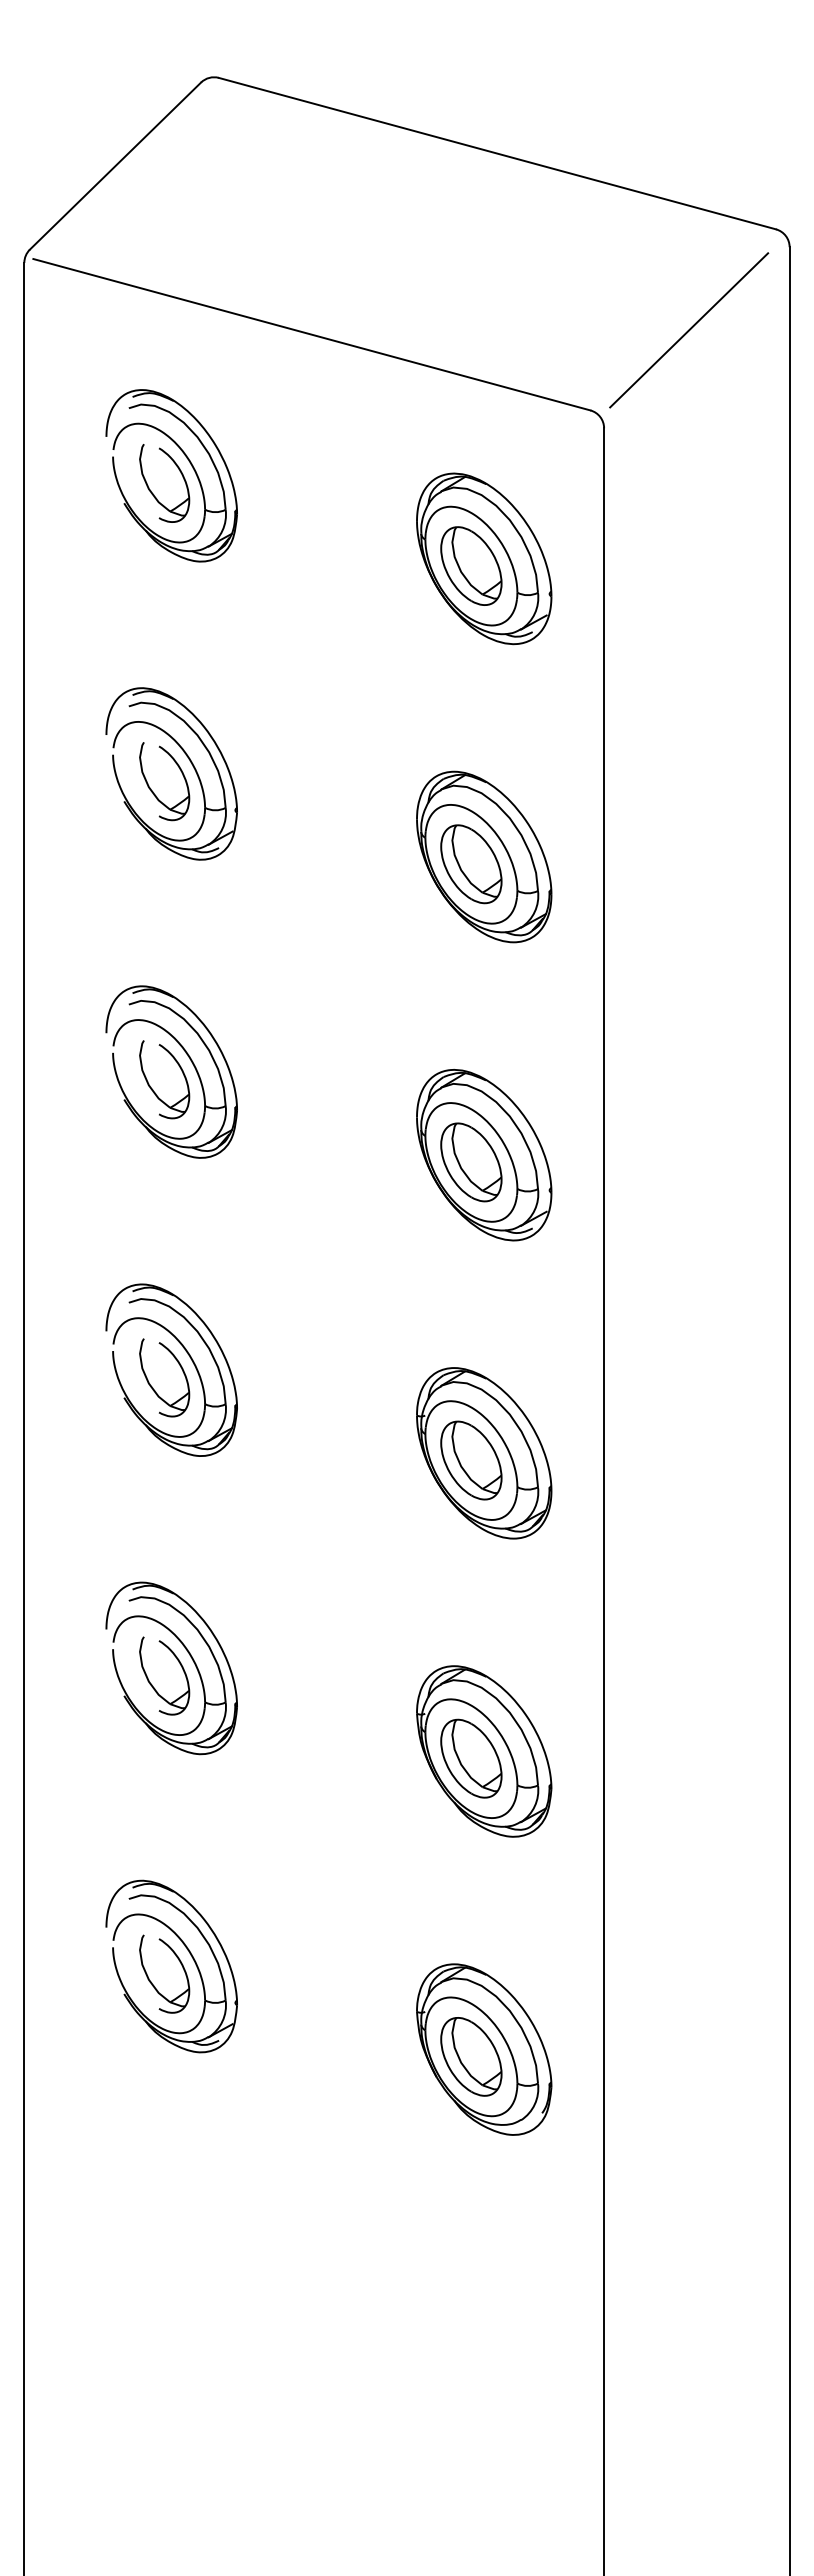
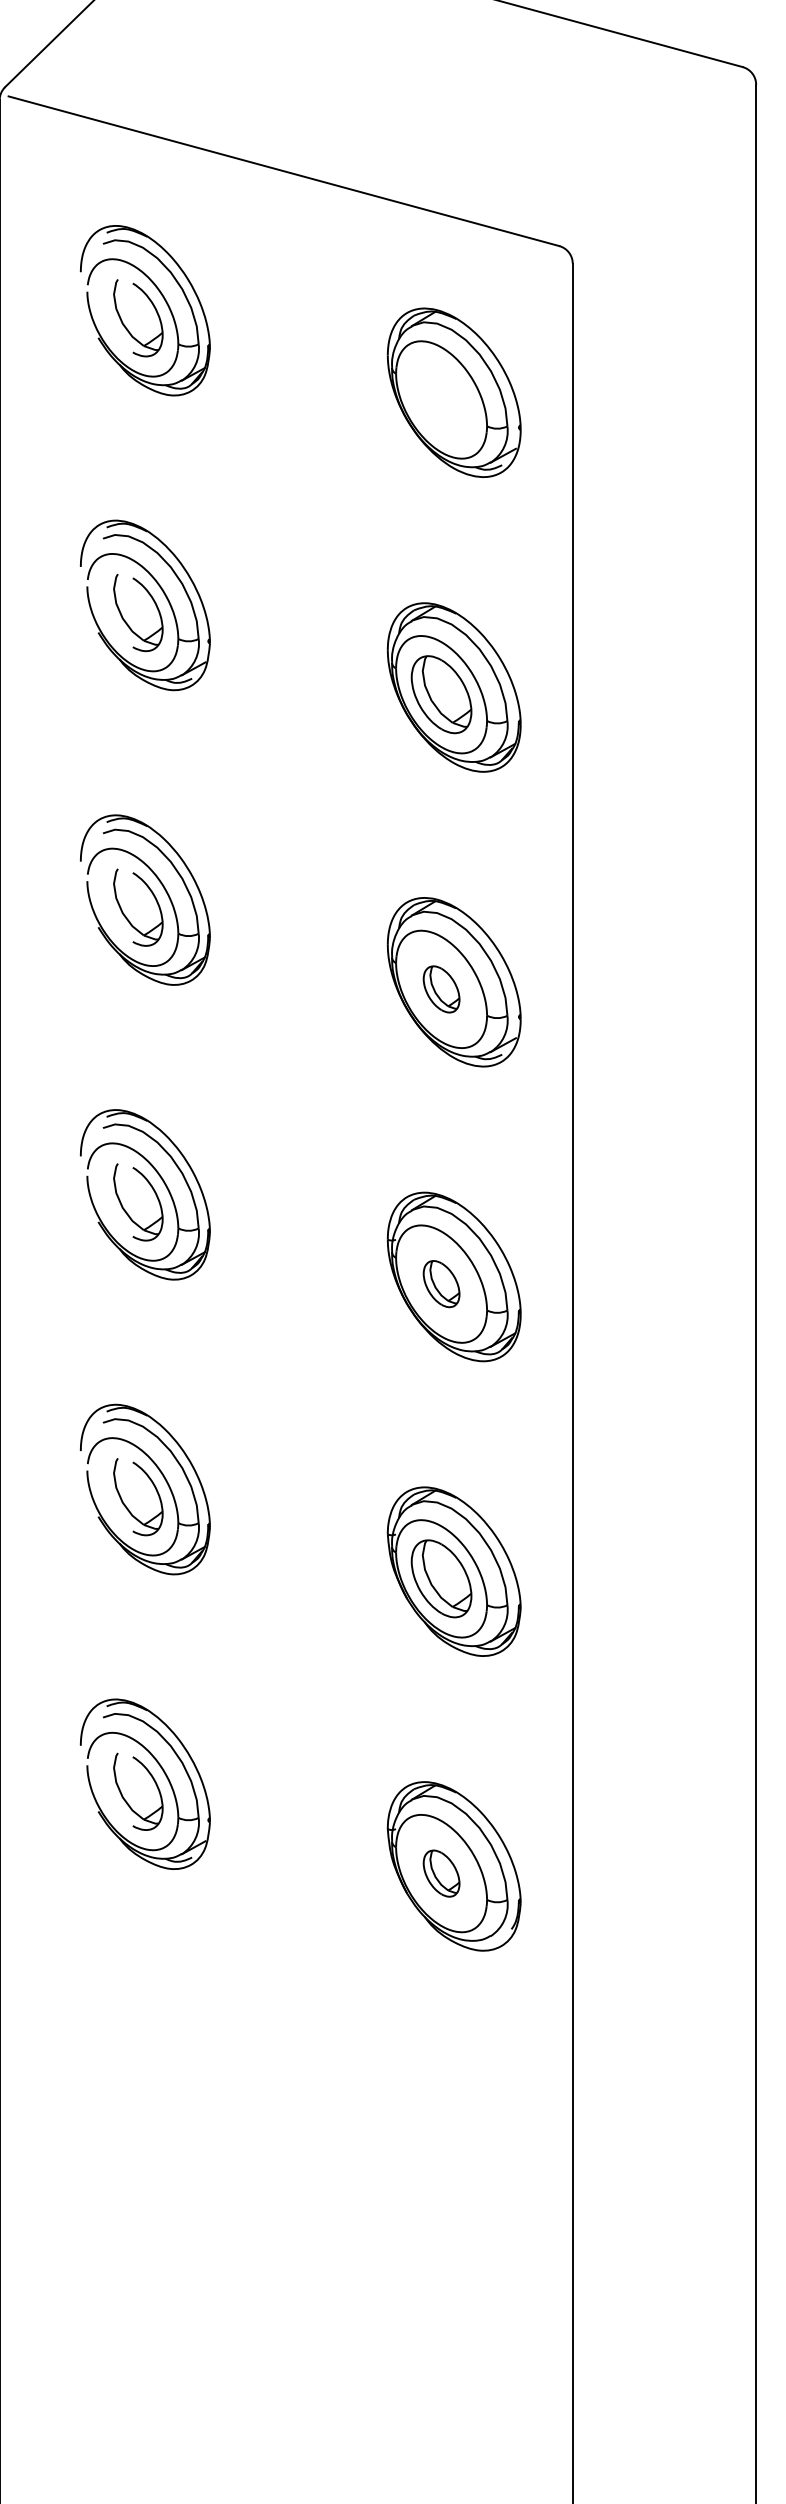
line: (689, 330) -> (657, 167), removed
part: (471, 565) -> (441, 399), removed
part: (471, 1162) -> (441, 989), size x0.6
part: (471, 1460) -> (441, 1284), size x0.6
part: (471, 2056) -> (441, 1873), size x0.6

